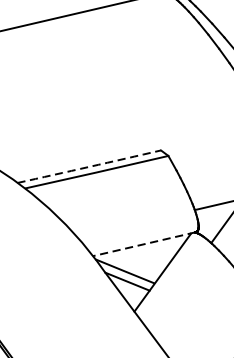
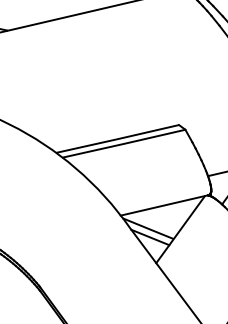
arc: (89, 167) -> (117, 139), dashed -> solid
line: (144, 244) -> (164, 205), dashed -> solid

